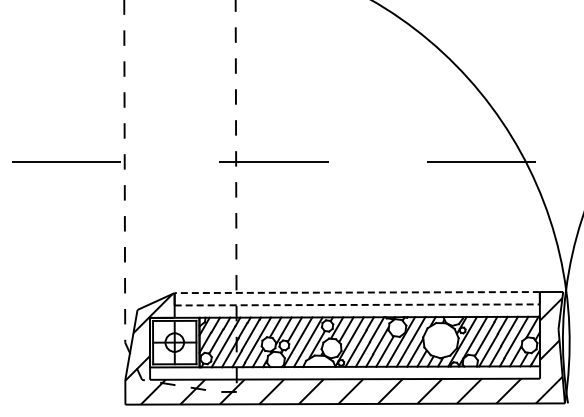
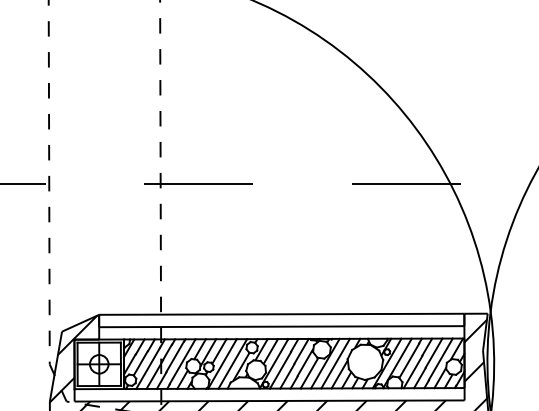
line: (357, 292) -> (282, 314), dashed -> solid
line: (357, 304) -> (282, 326), dashed -> solid

